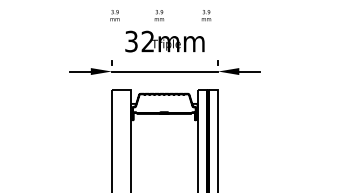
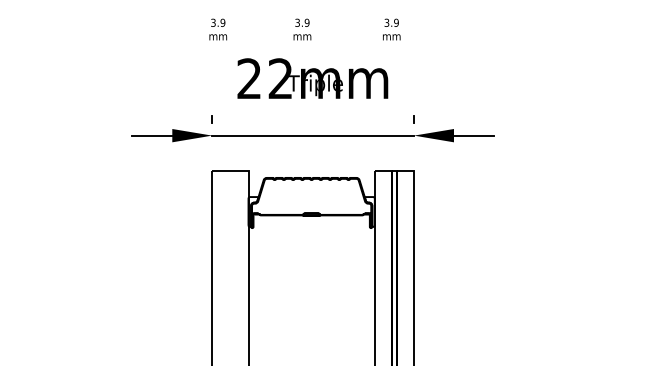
text: (131, 41) -> (249, 78), 32mm -> 22mm

